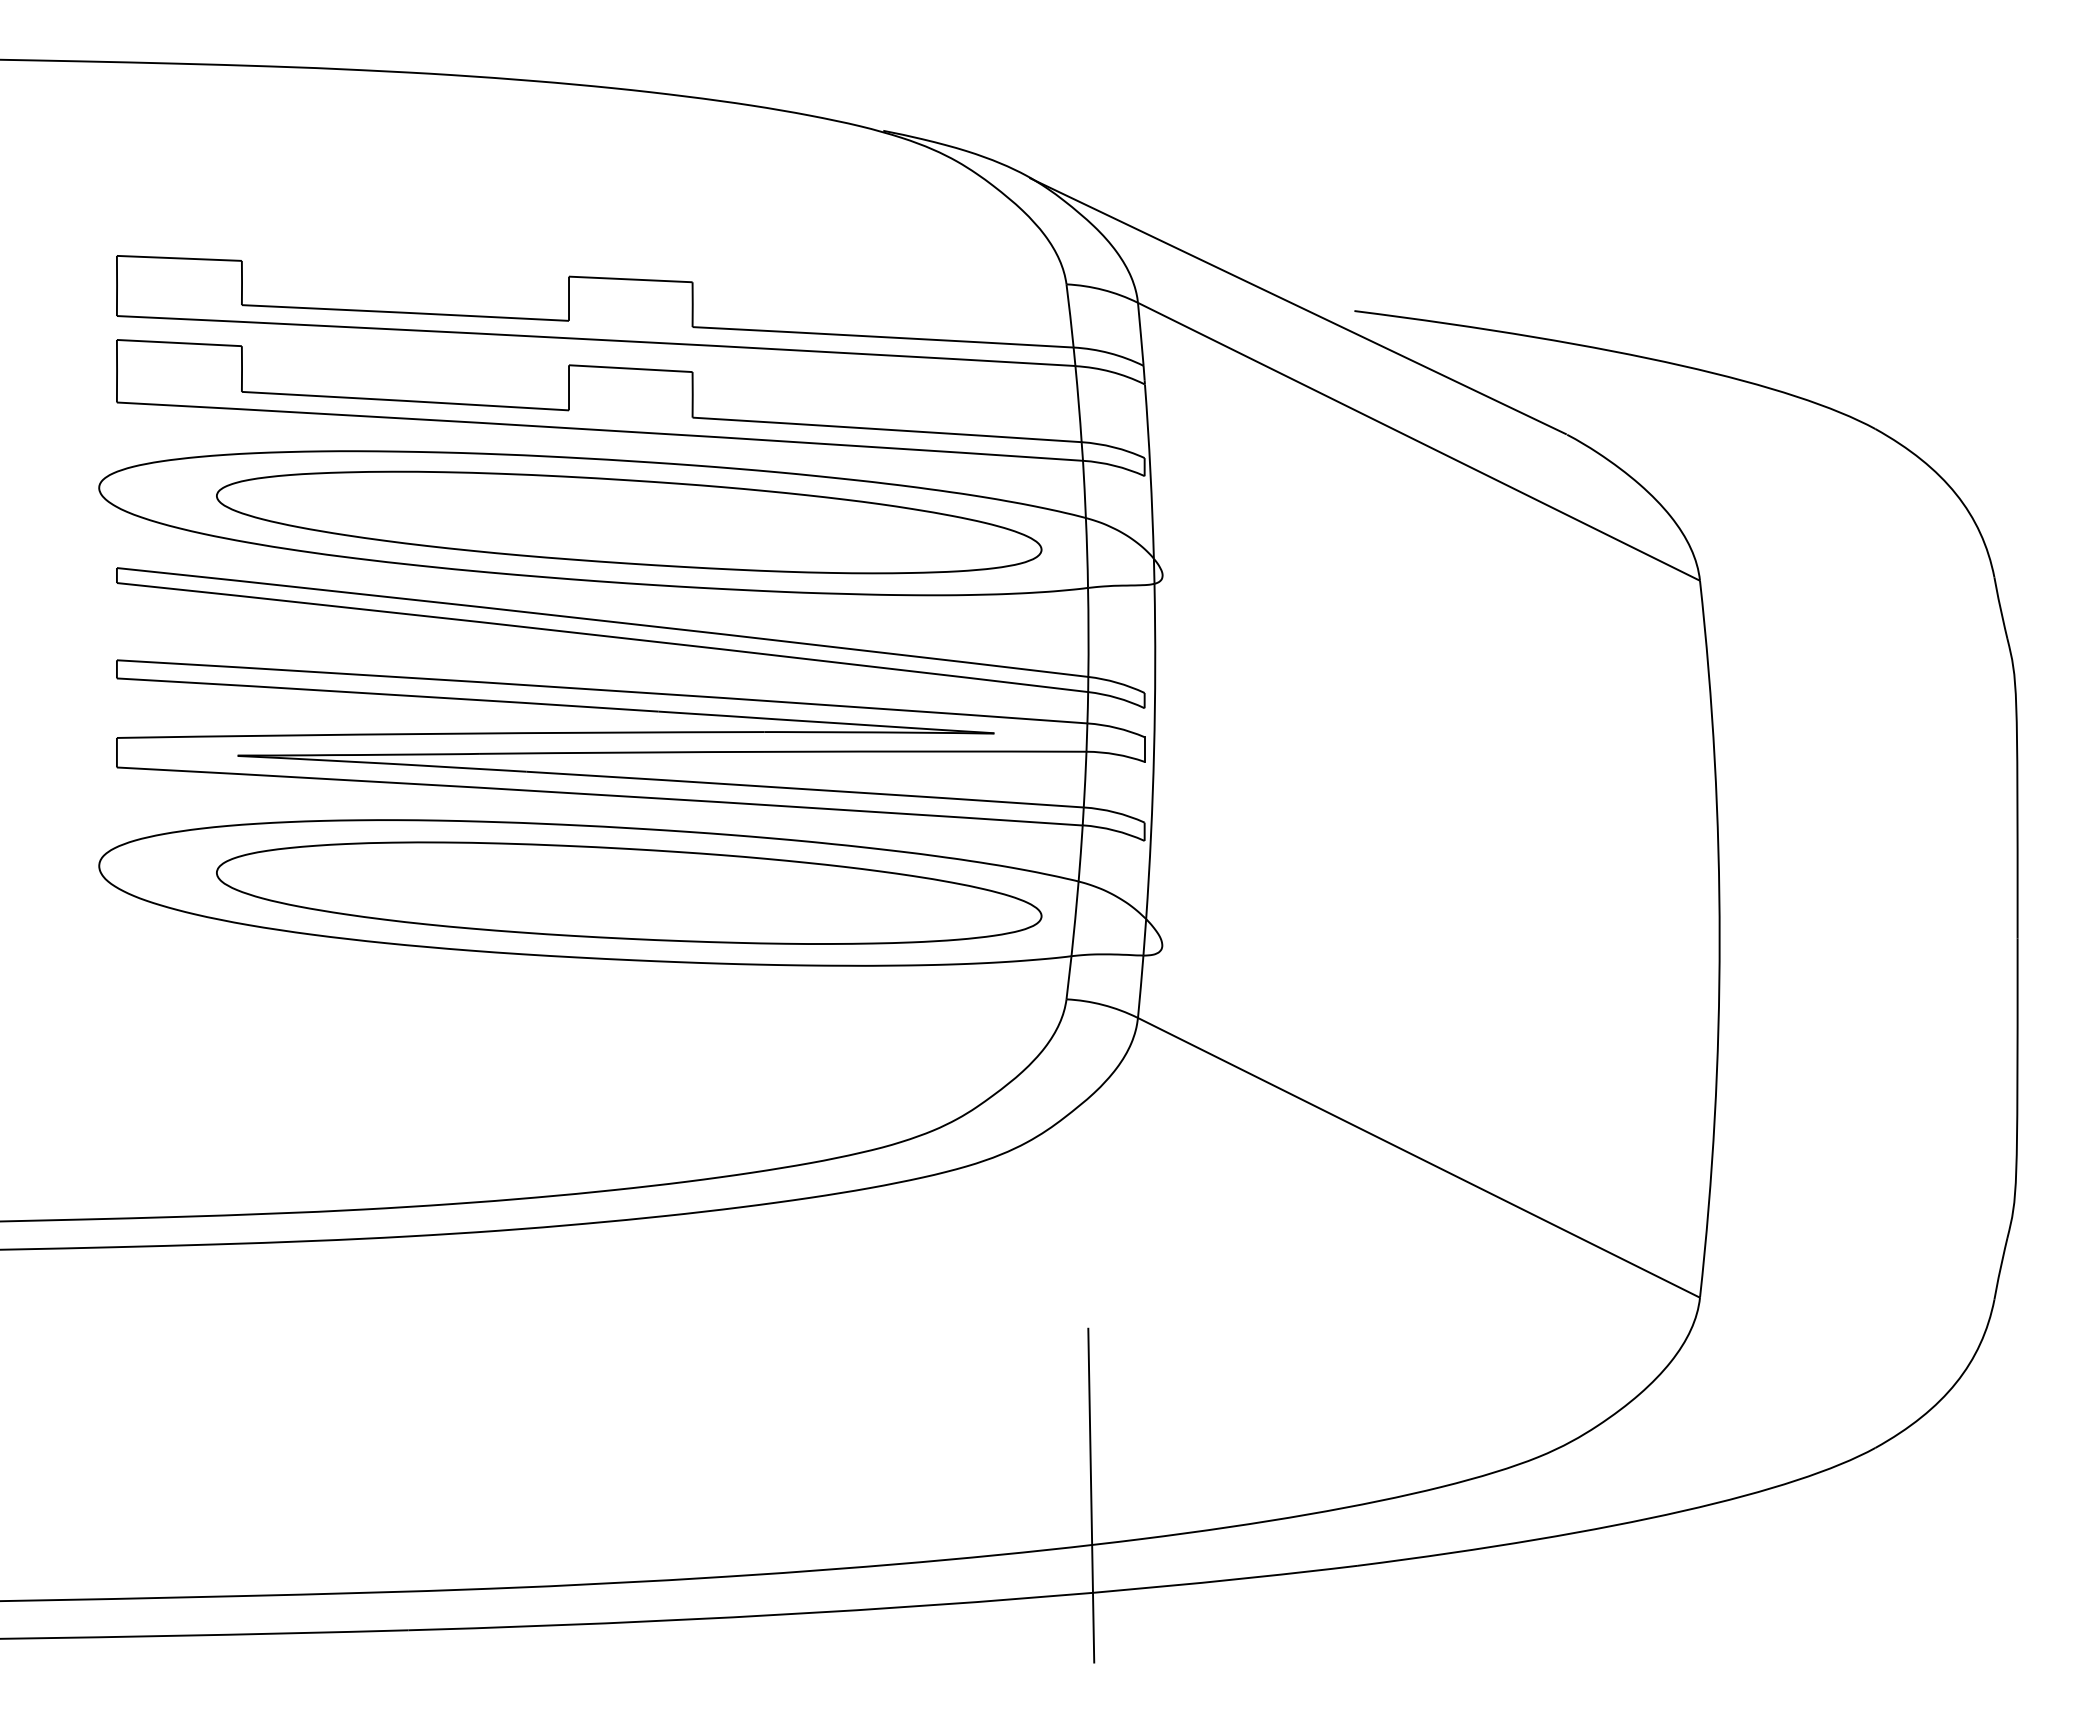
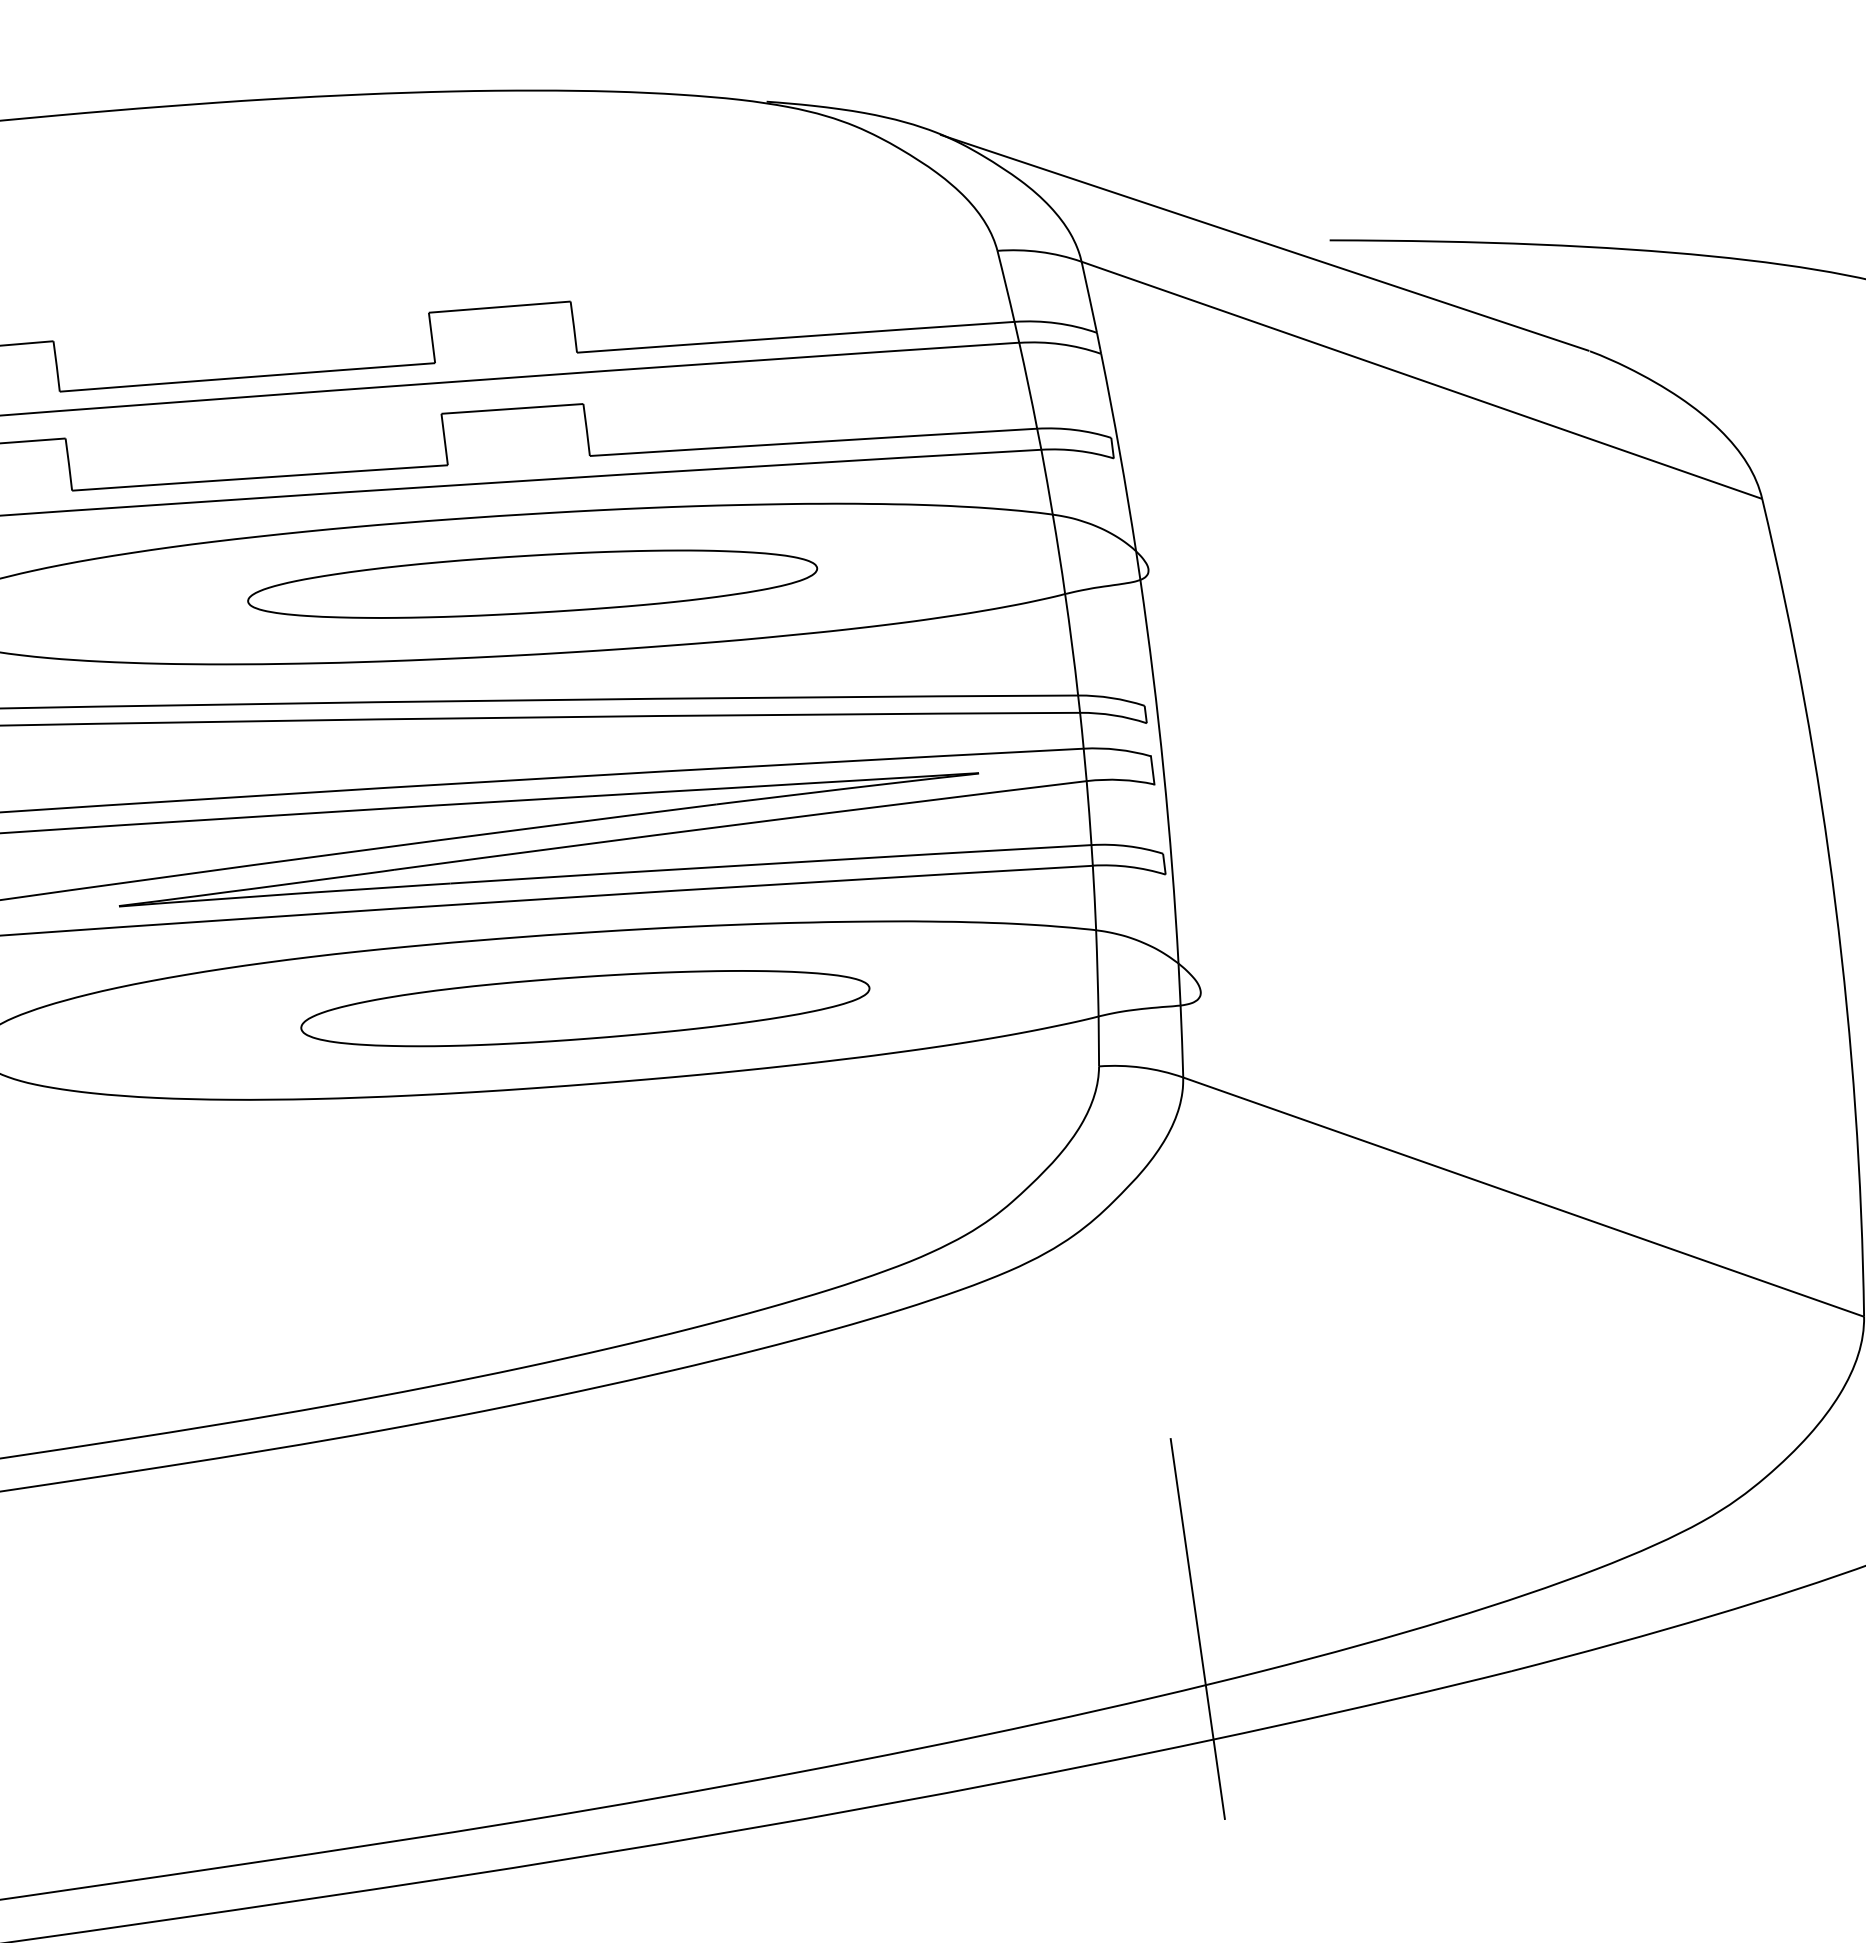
part: (629, 522) -> (532, 584), size x0.6
part: (629, 892) -> (585, 1006), size x0.6

